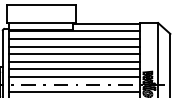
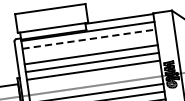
line: (75, 38) -> (89, 38), solid -> dashed
line: (74, 46) -> (90, 46), removed
line: (74, 76) -> (94, 77), removed

